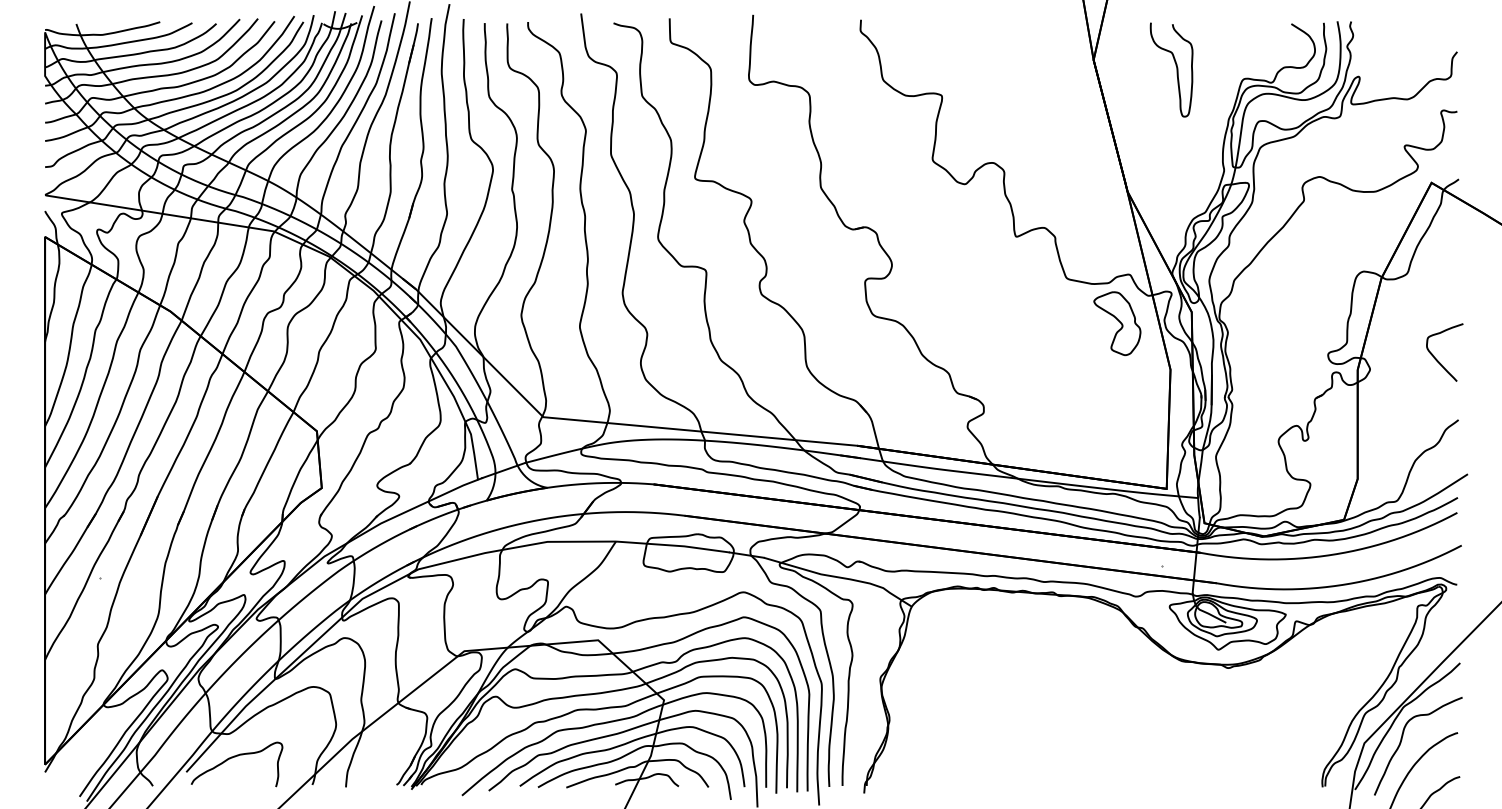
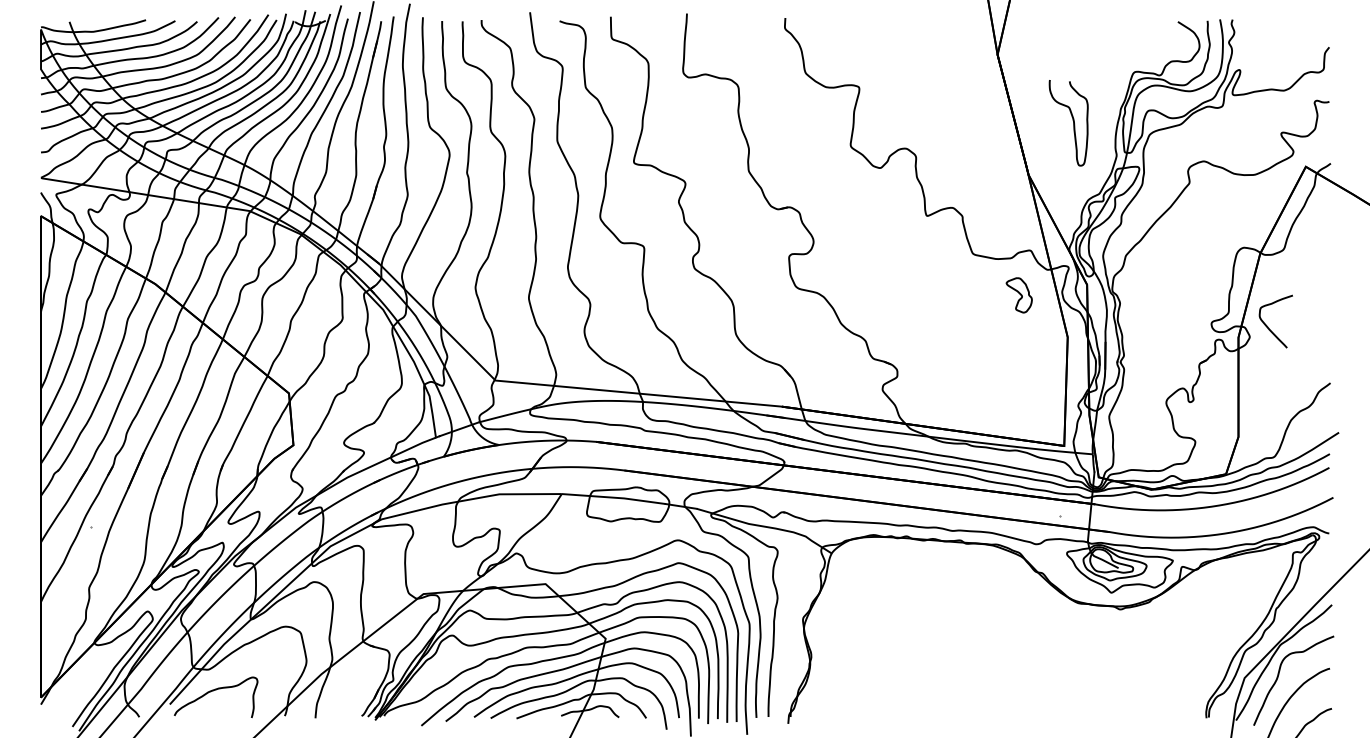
curve: (1176, 69) -> (1073, 122), moved
part: (1117, 323) -> (1019, 295), size x0.6
curve: (1437, 359) -> (1269, 327), moved

